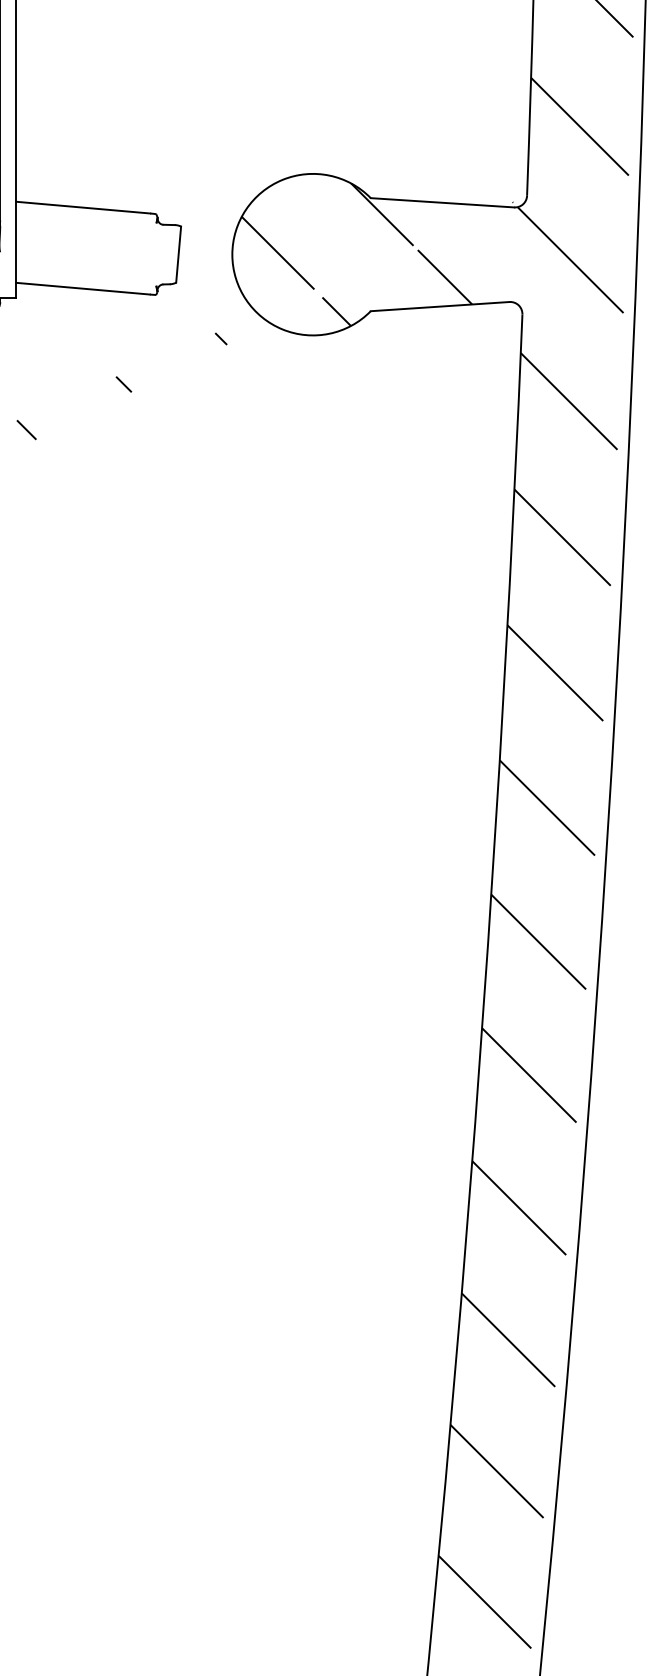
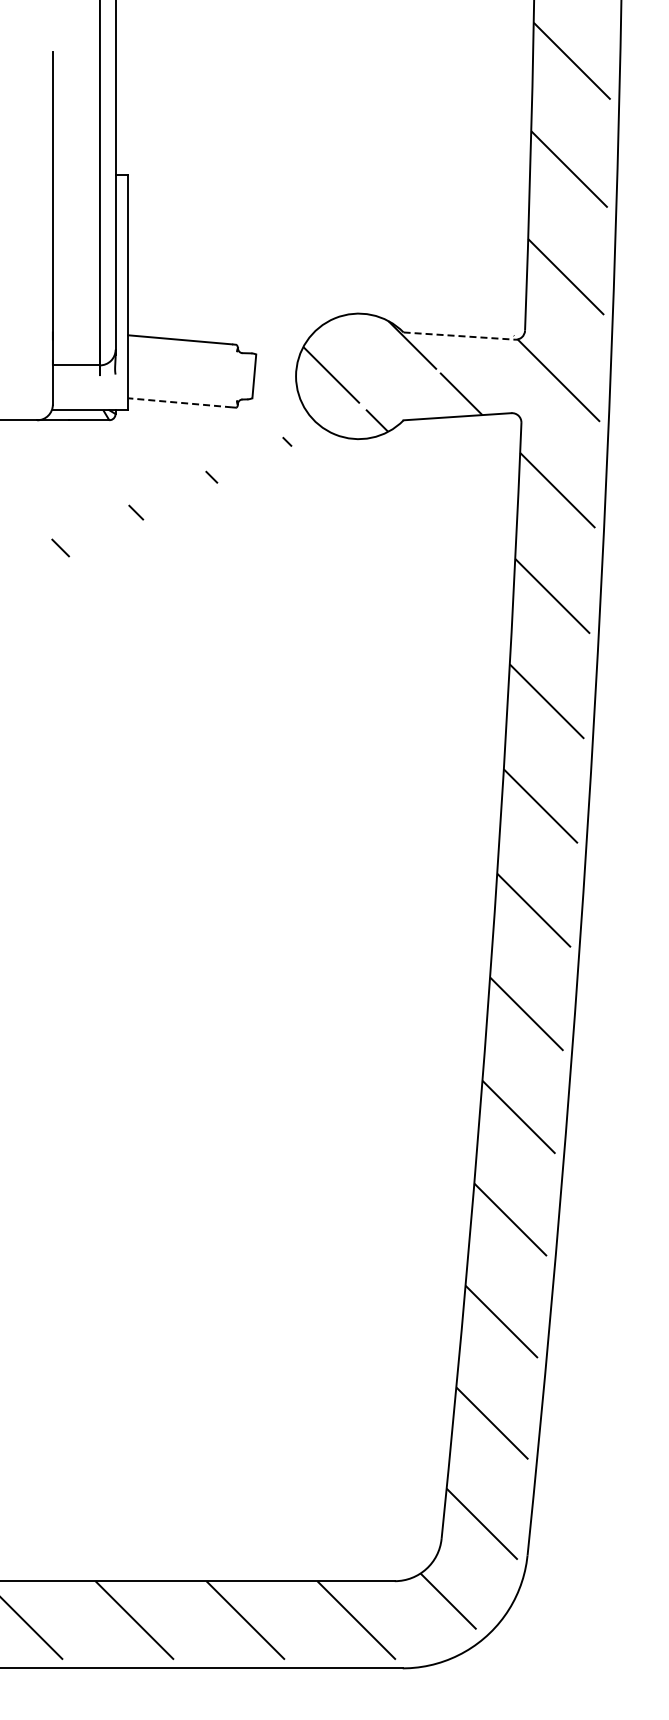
line: (442, 203) -> (459, 336), solid -> dashed
line: (82, 288) -> (179, 402), solid -> dashed

